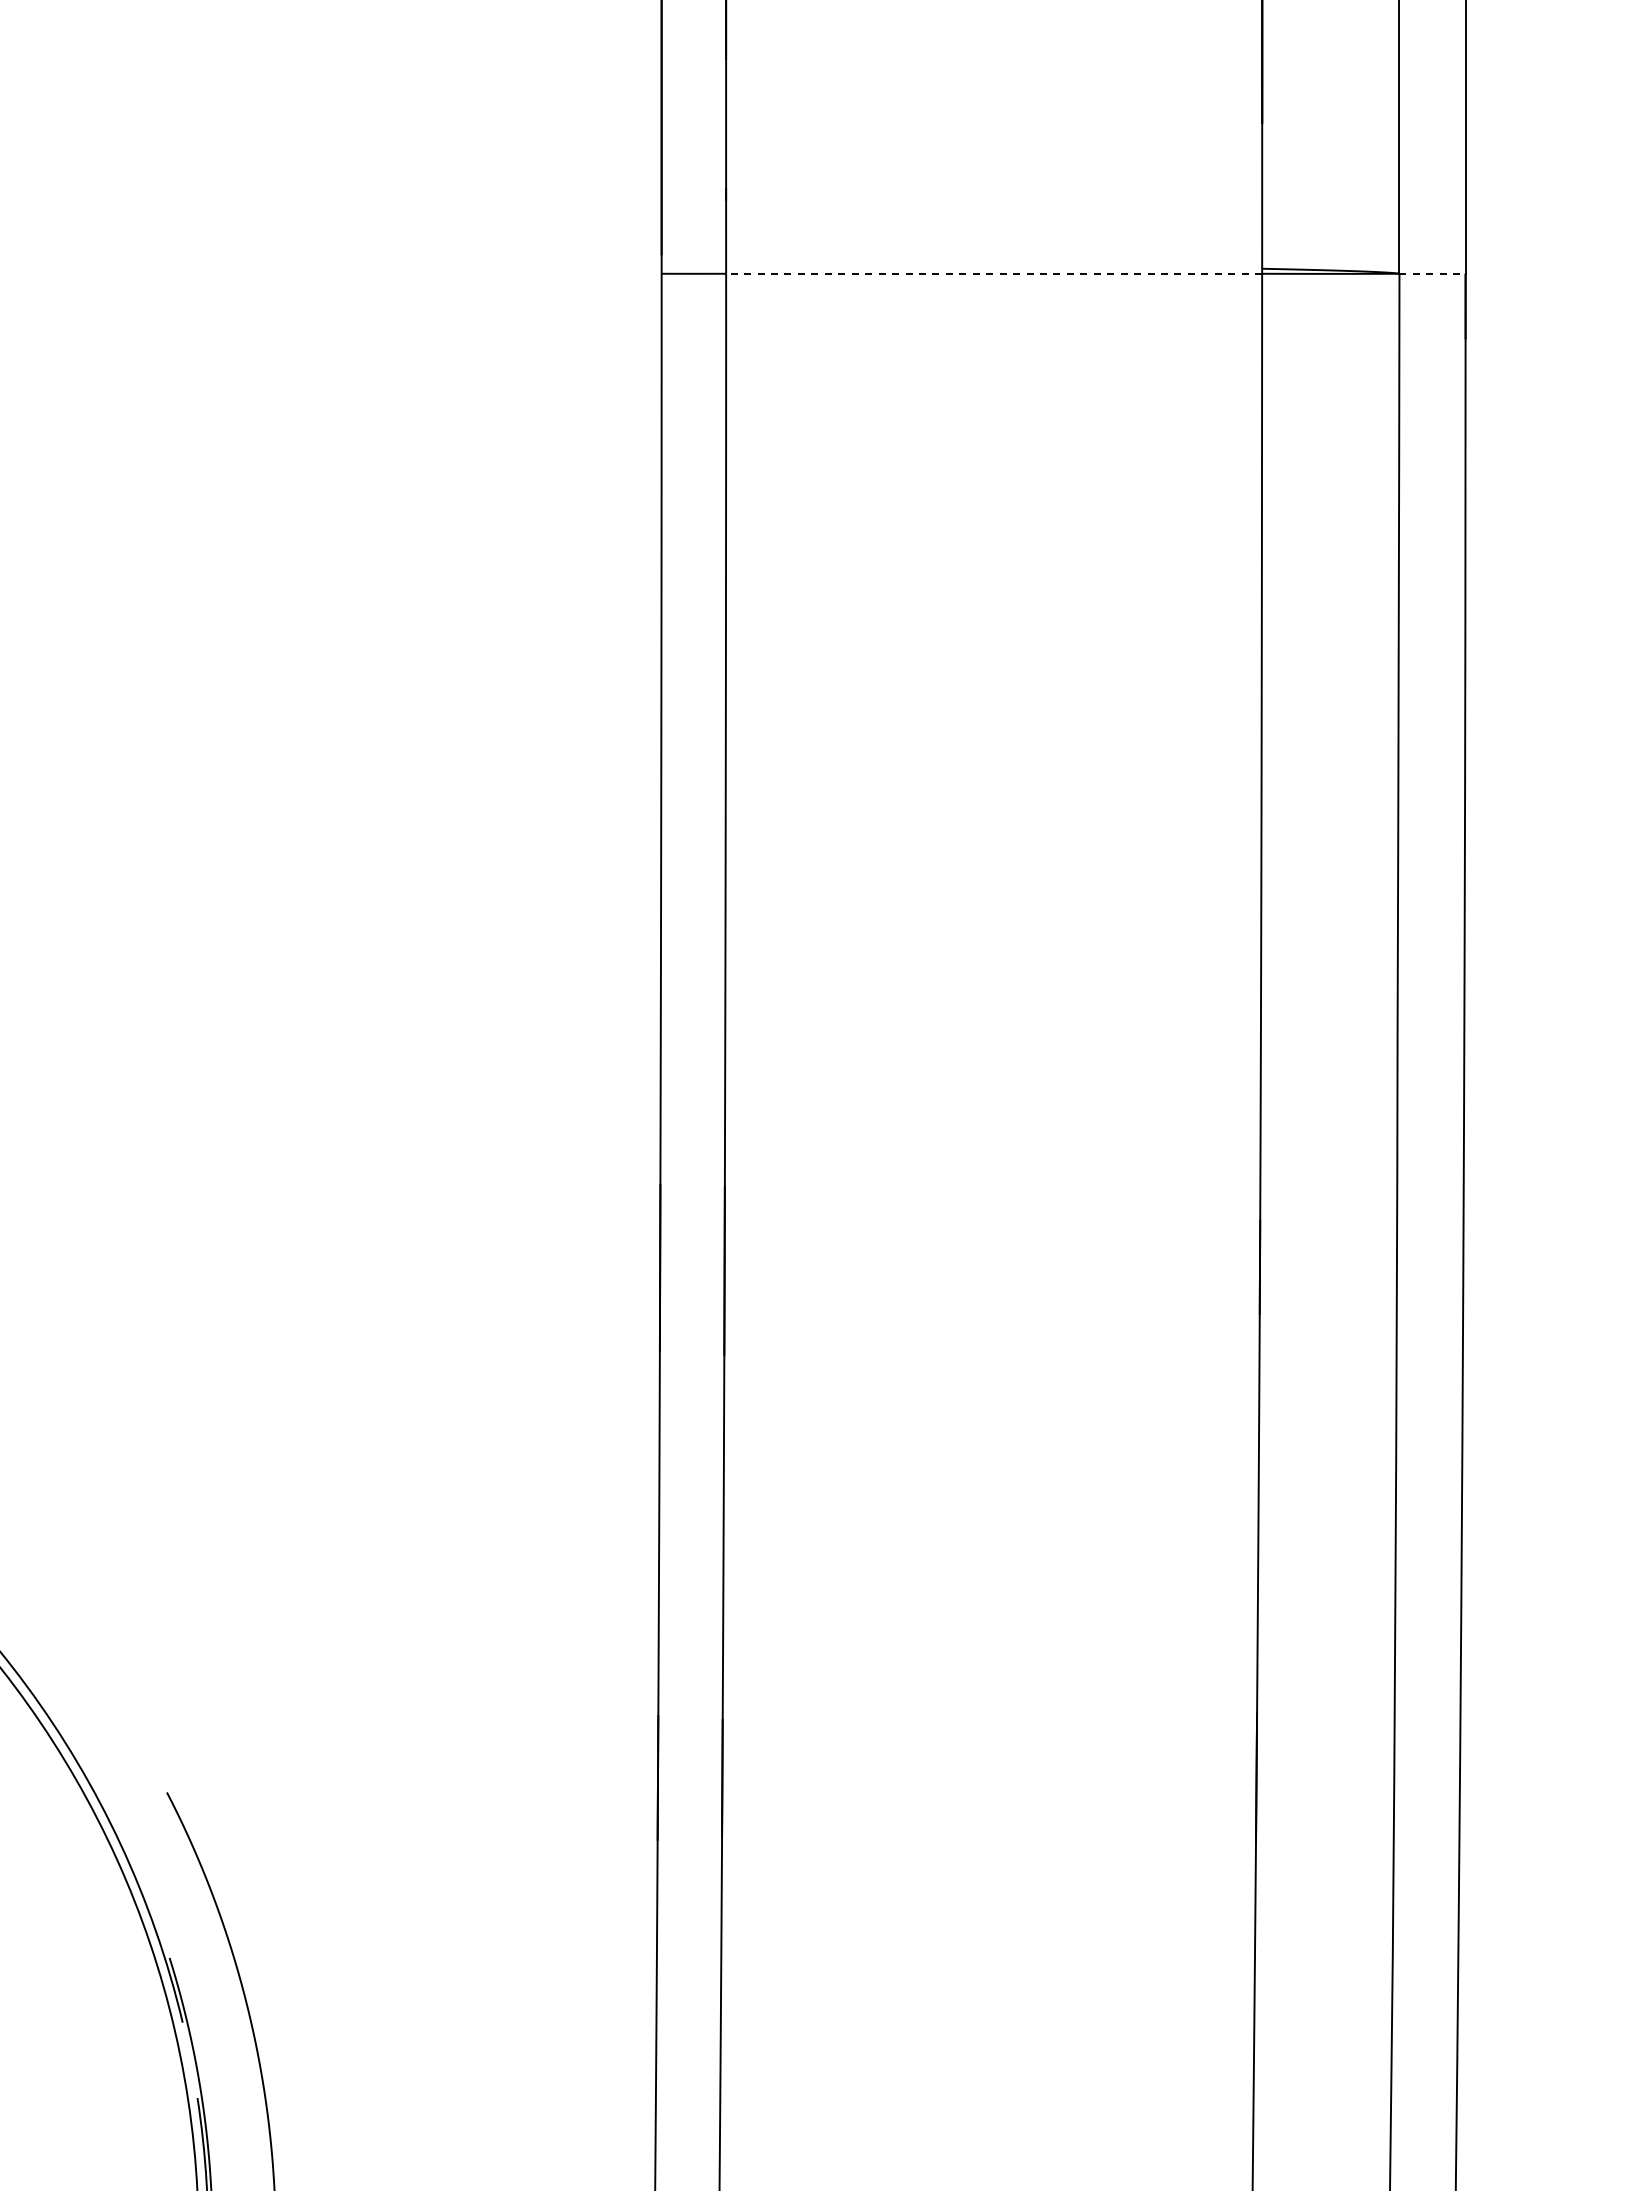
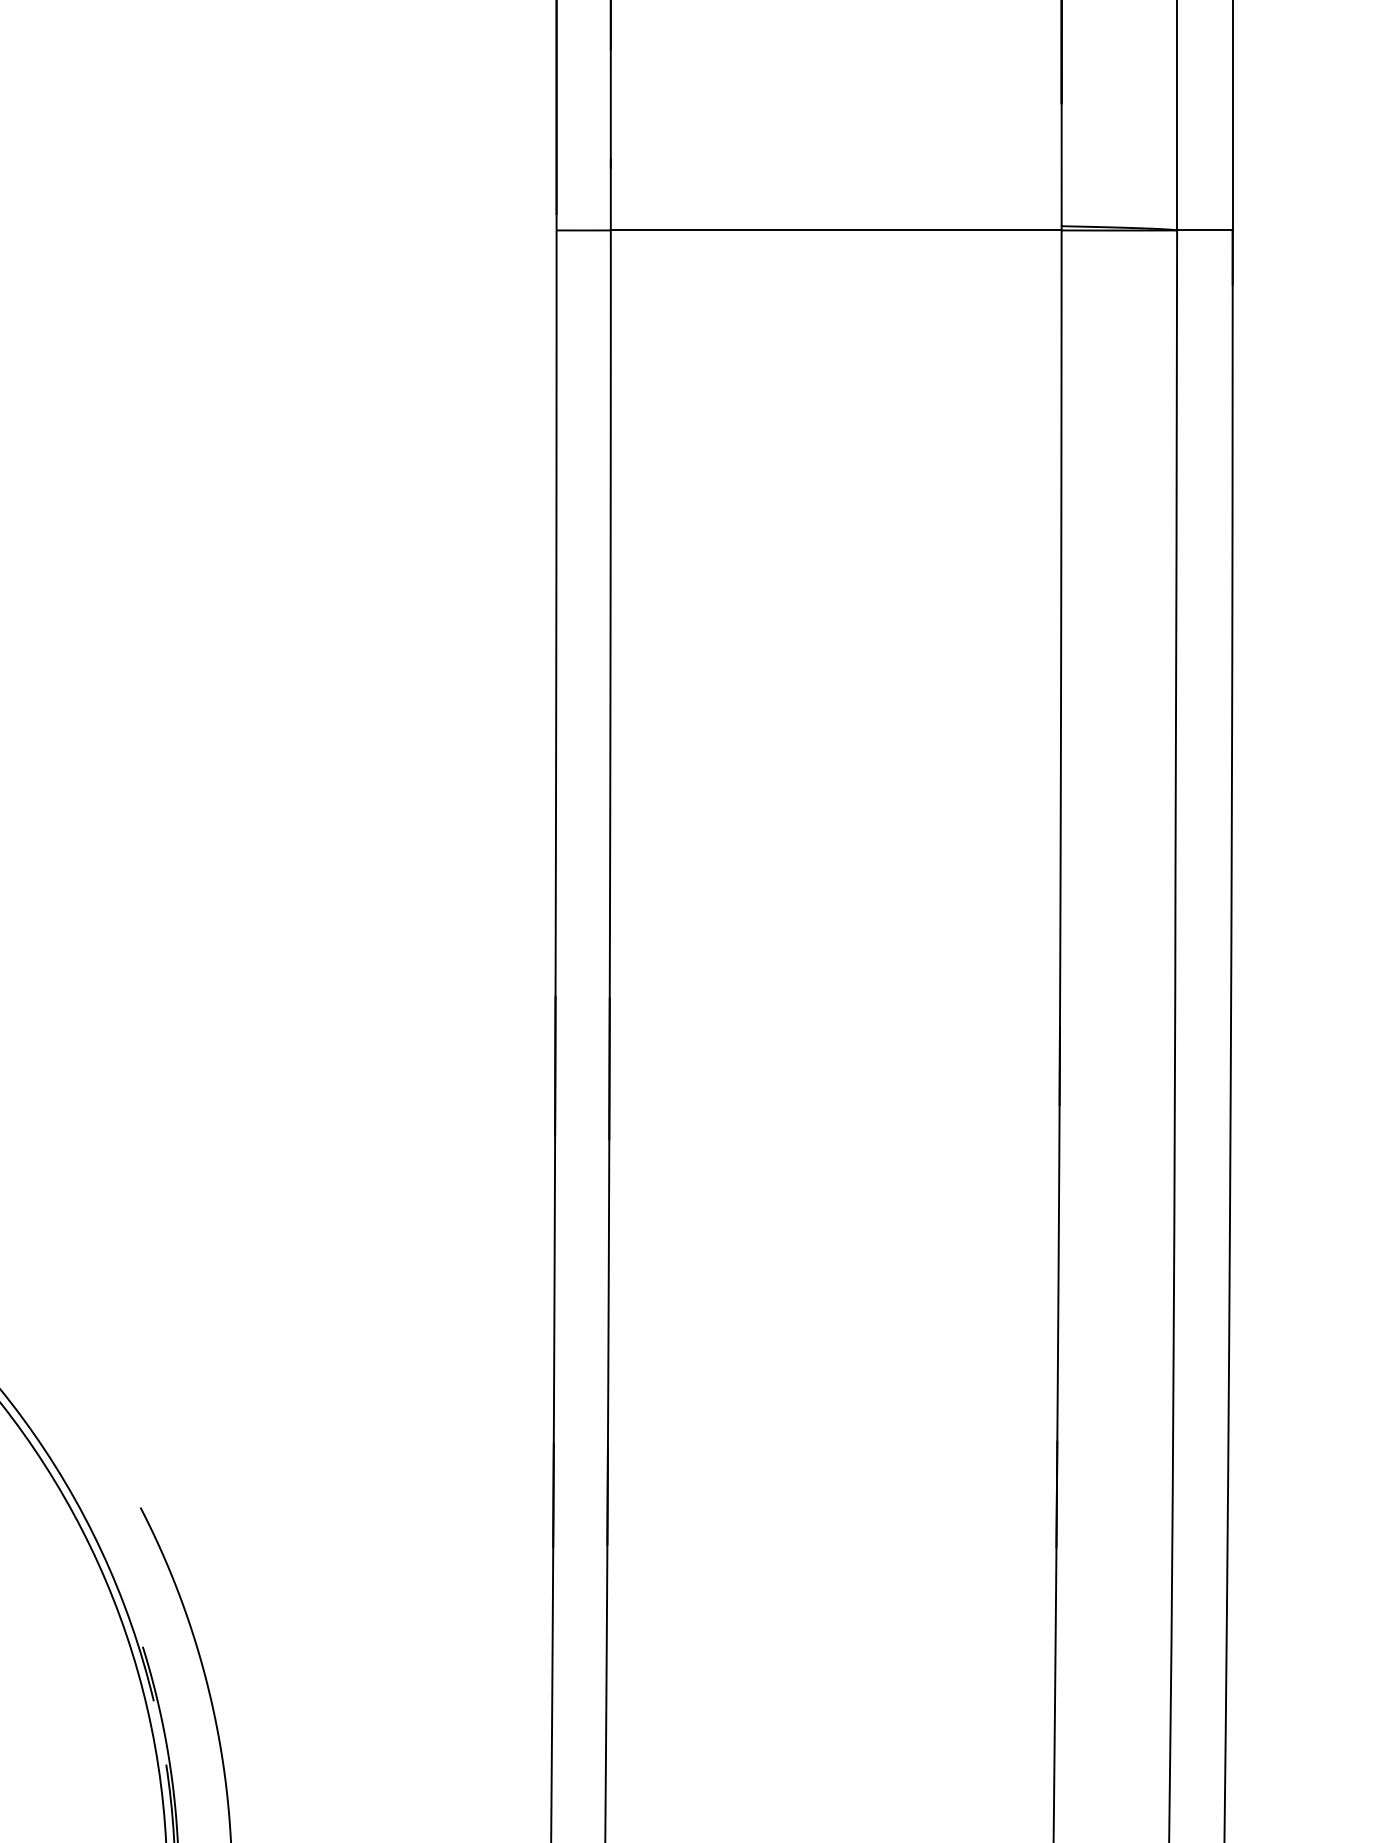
line: (994, 273) -> (836, 230), dashed -> solid
line: (1433, 273) -> (1205, 230), dashed -> solid

